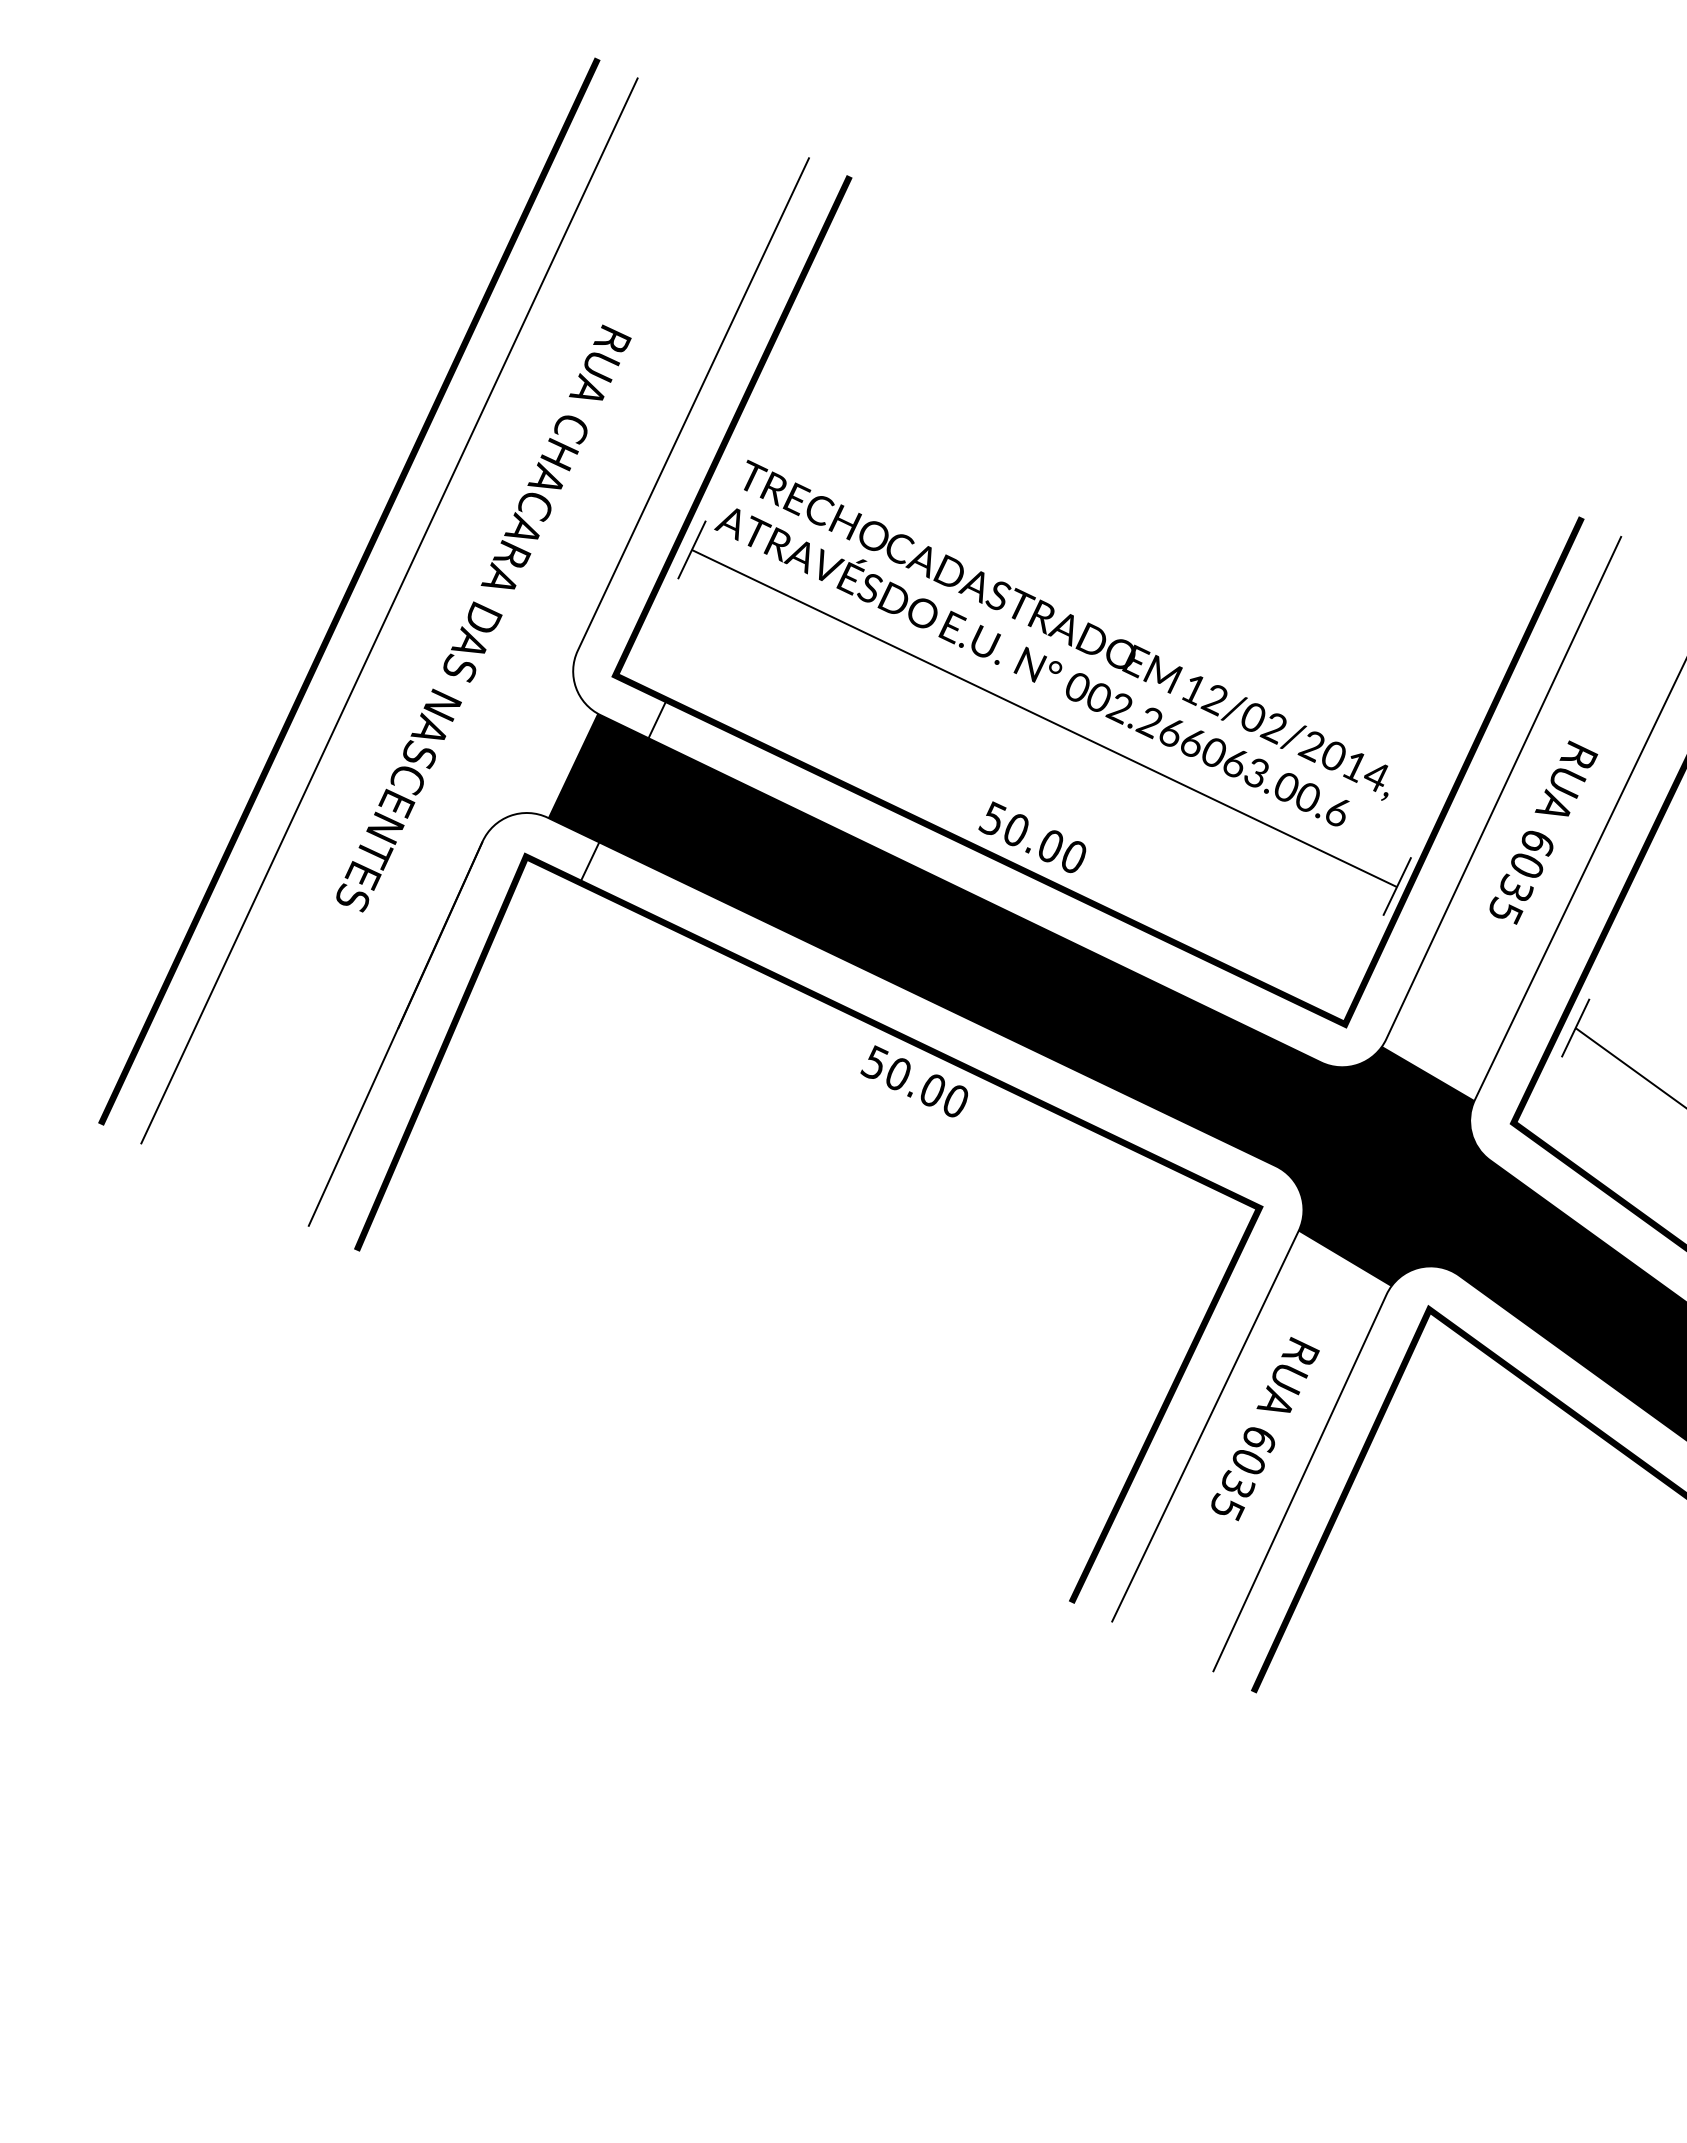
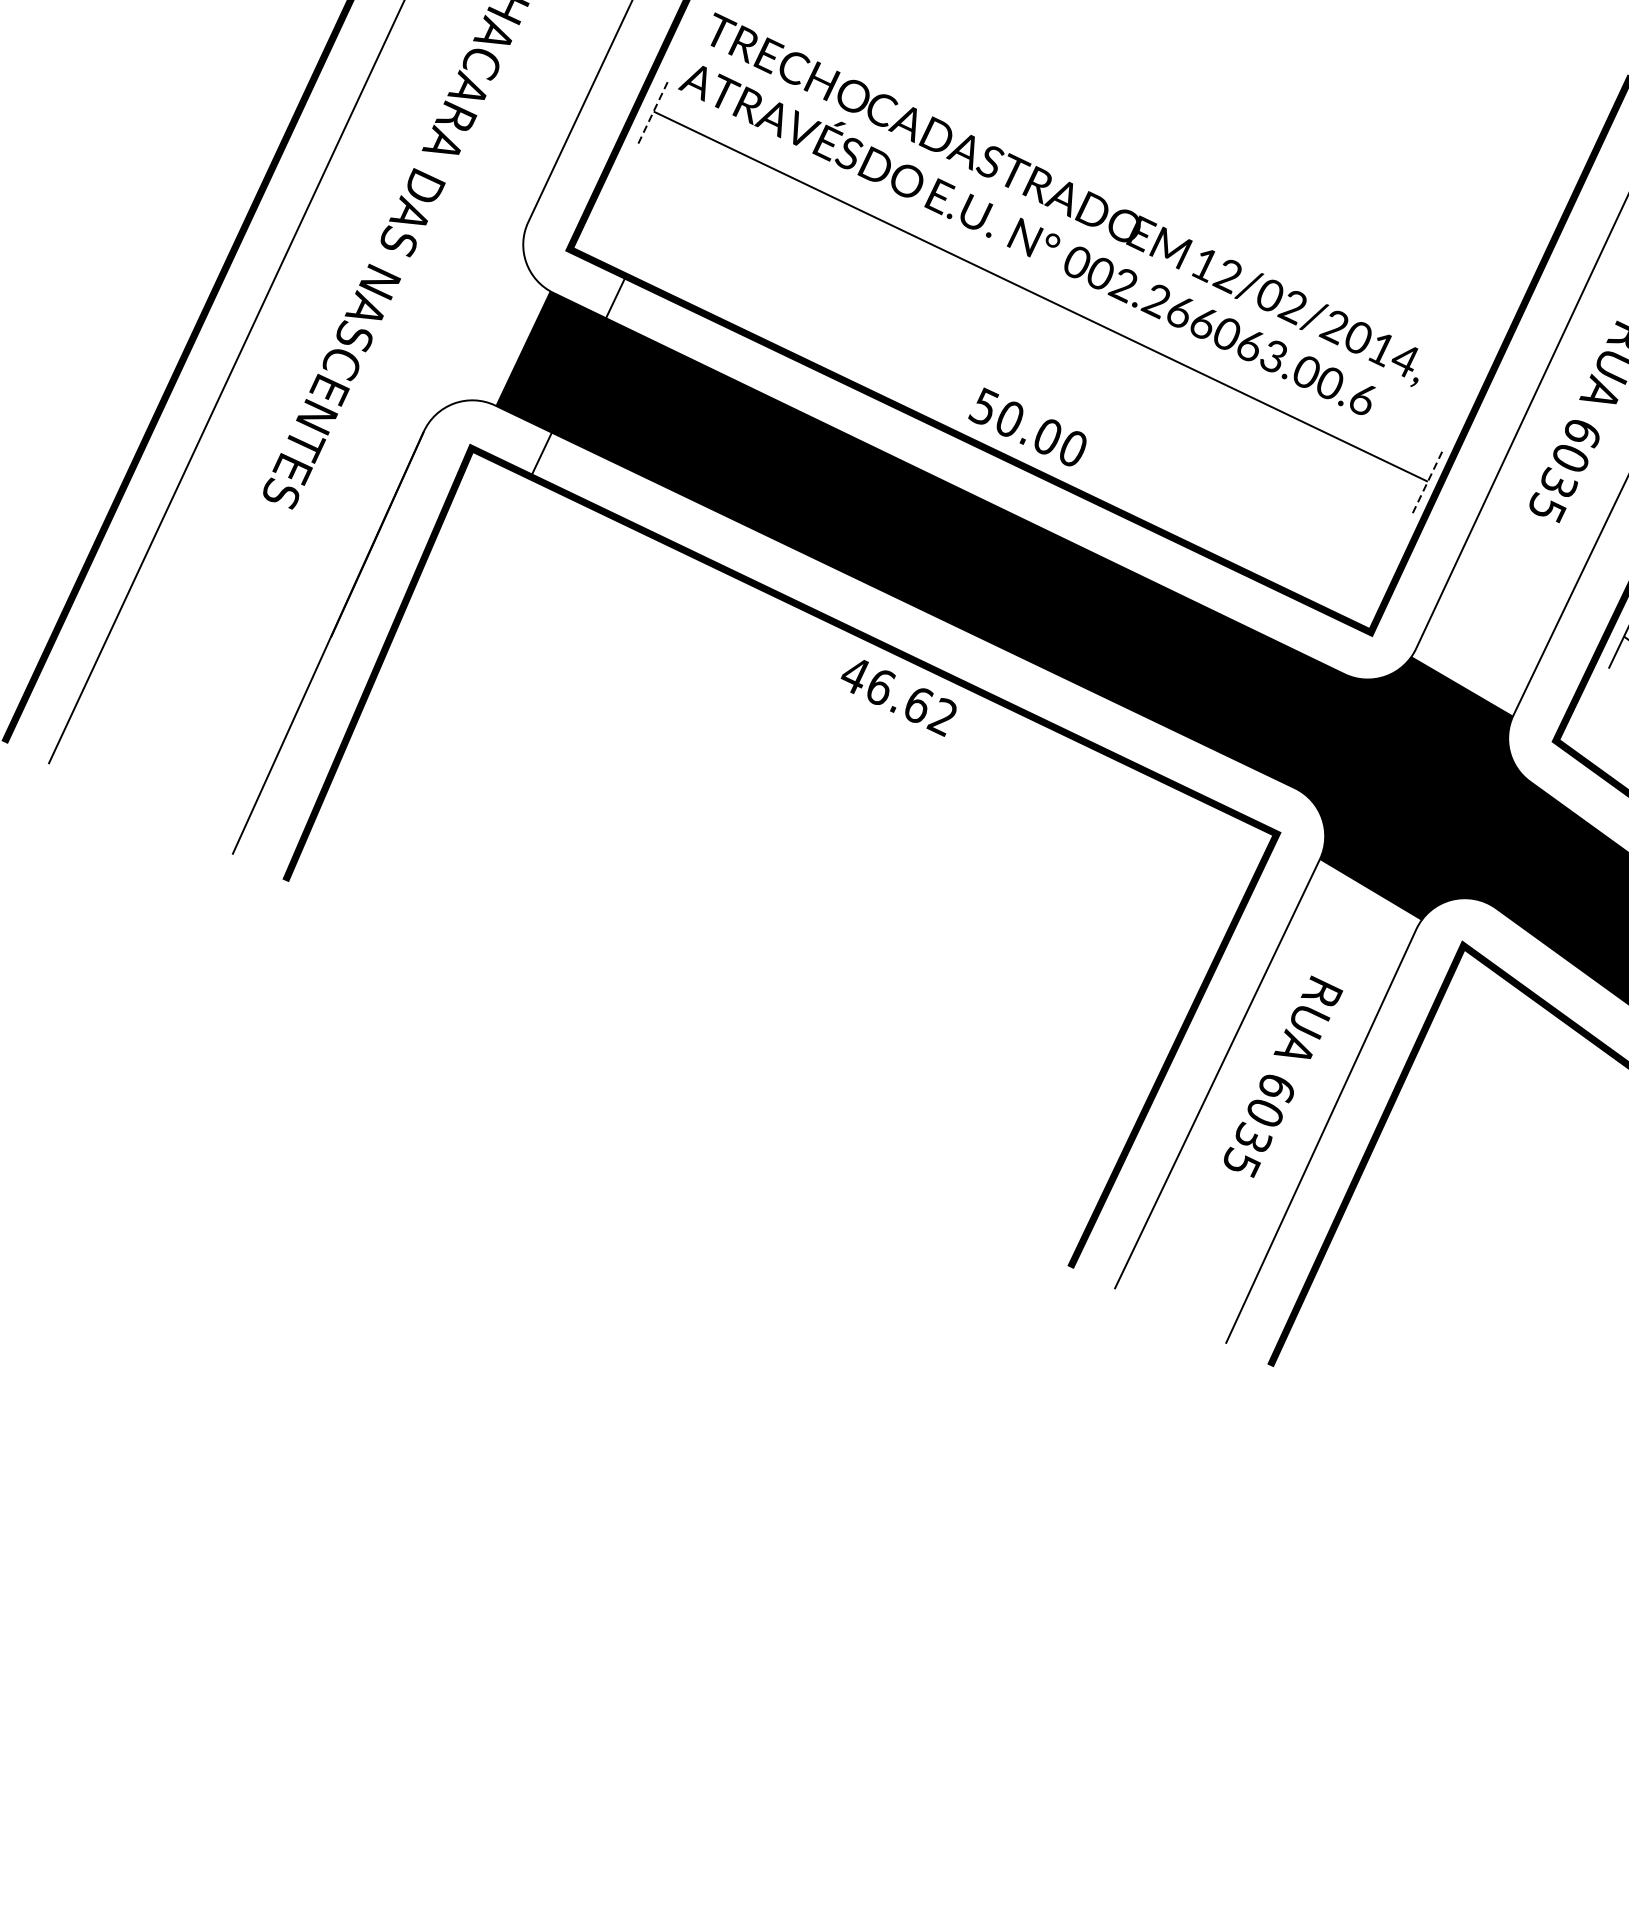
line: (692, 549) -> (654, 111), solid -> dashed
line: (1397, 886) -> (1428, 481), solid -> dashed
text: (914, 1082) -> (898, 696), 50.00 -> 46.62

